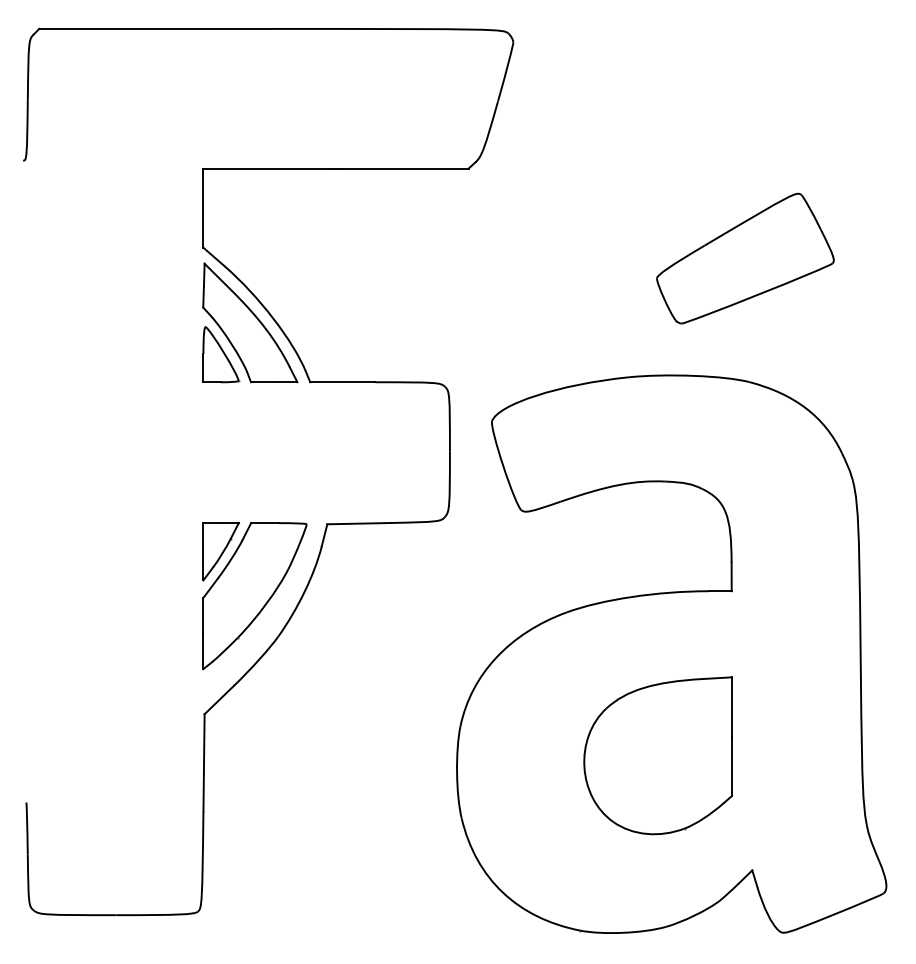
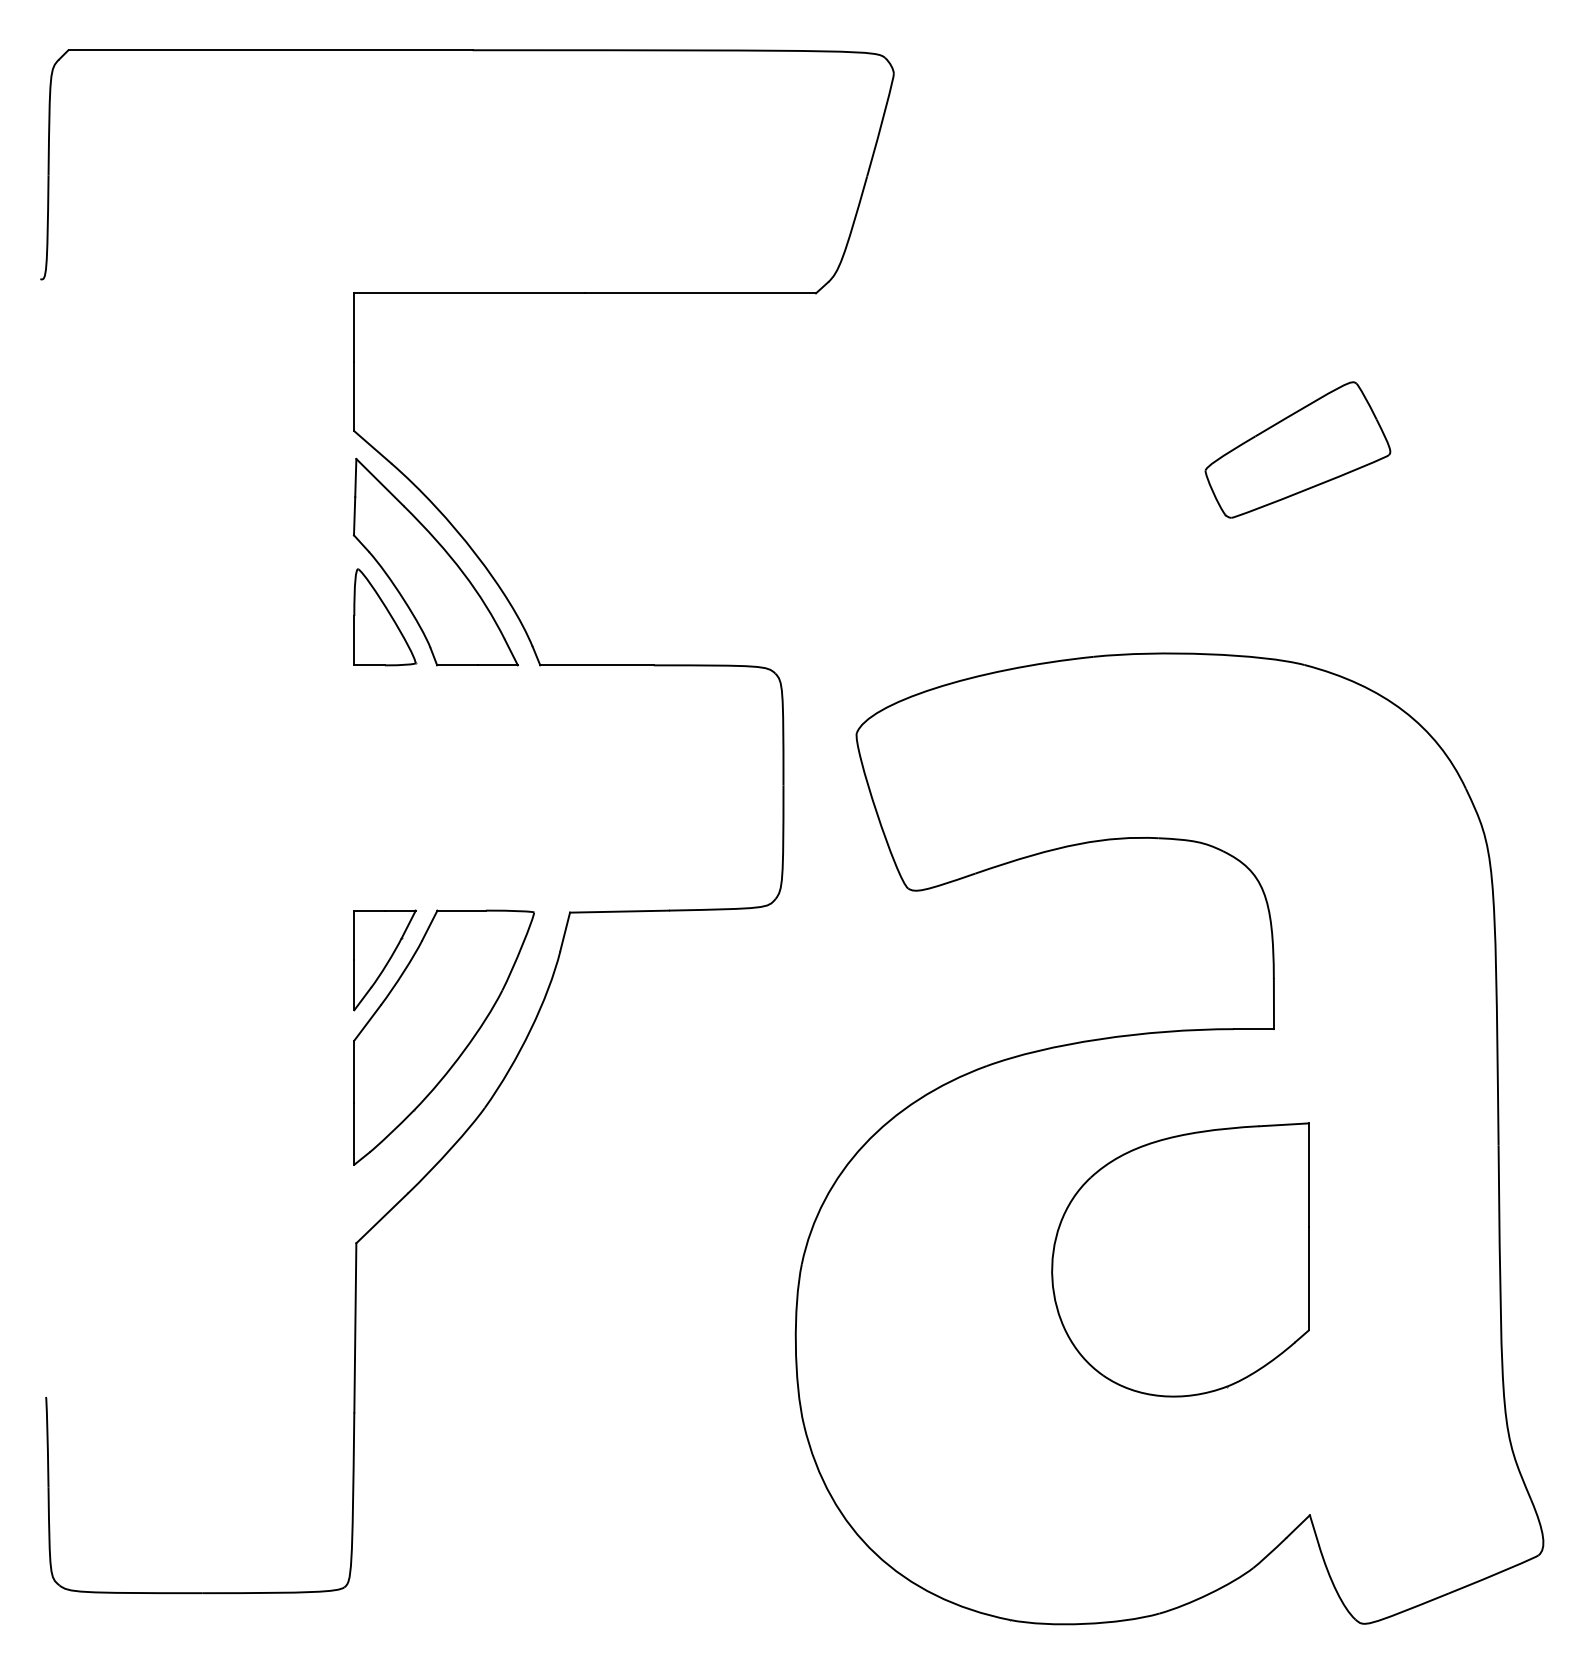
part: (745, 258) -> (1298, 449), size x0.6
part: (657, 755) -> (1179, 1259), moved

